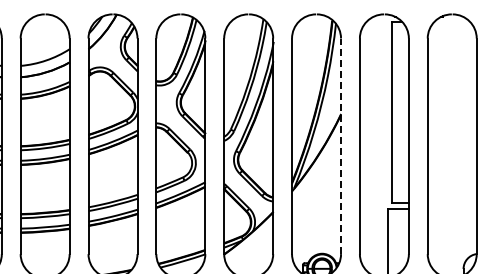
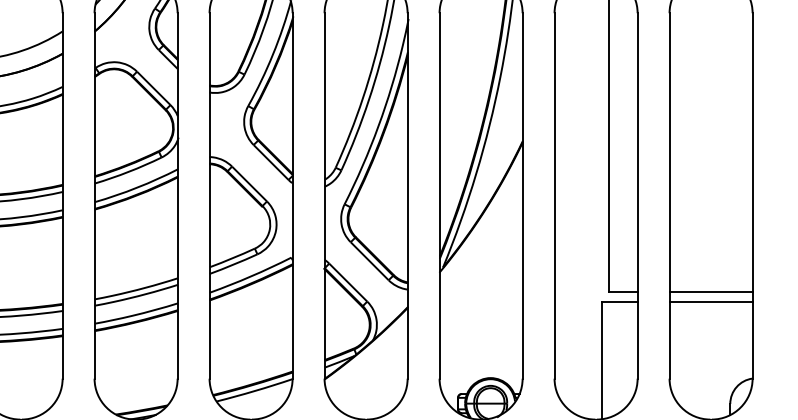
line: (341, 146) -> (523, 196), dashed -> solid
line: (451, 202) -> (709, 291), added
line: (451, 208) -> (709, 301), added

